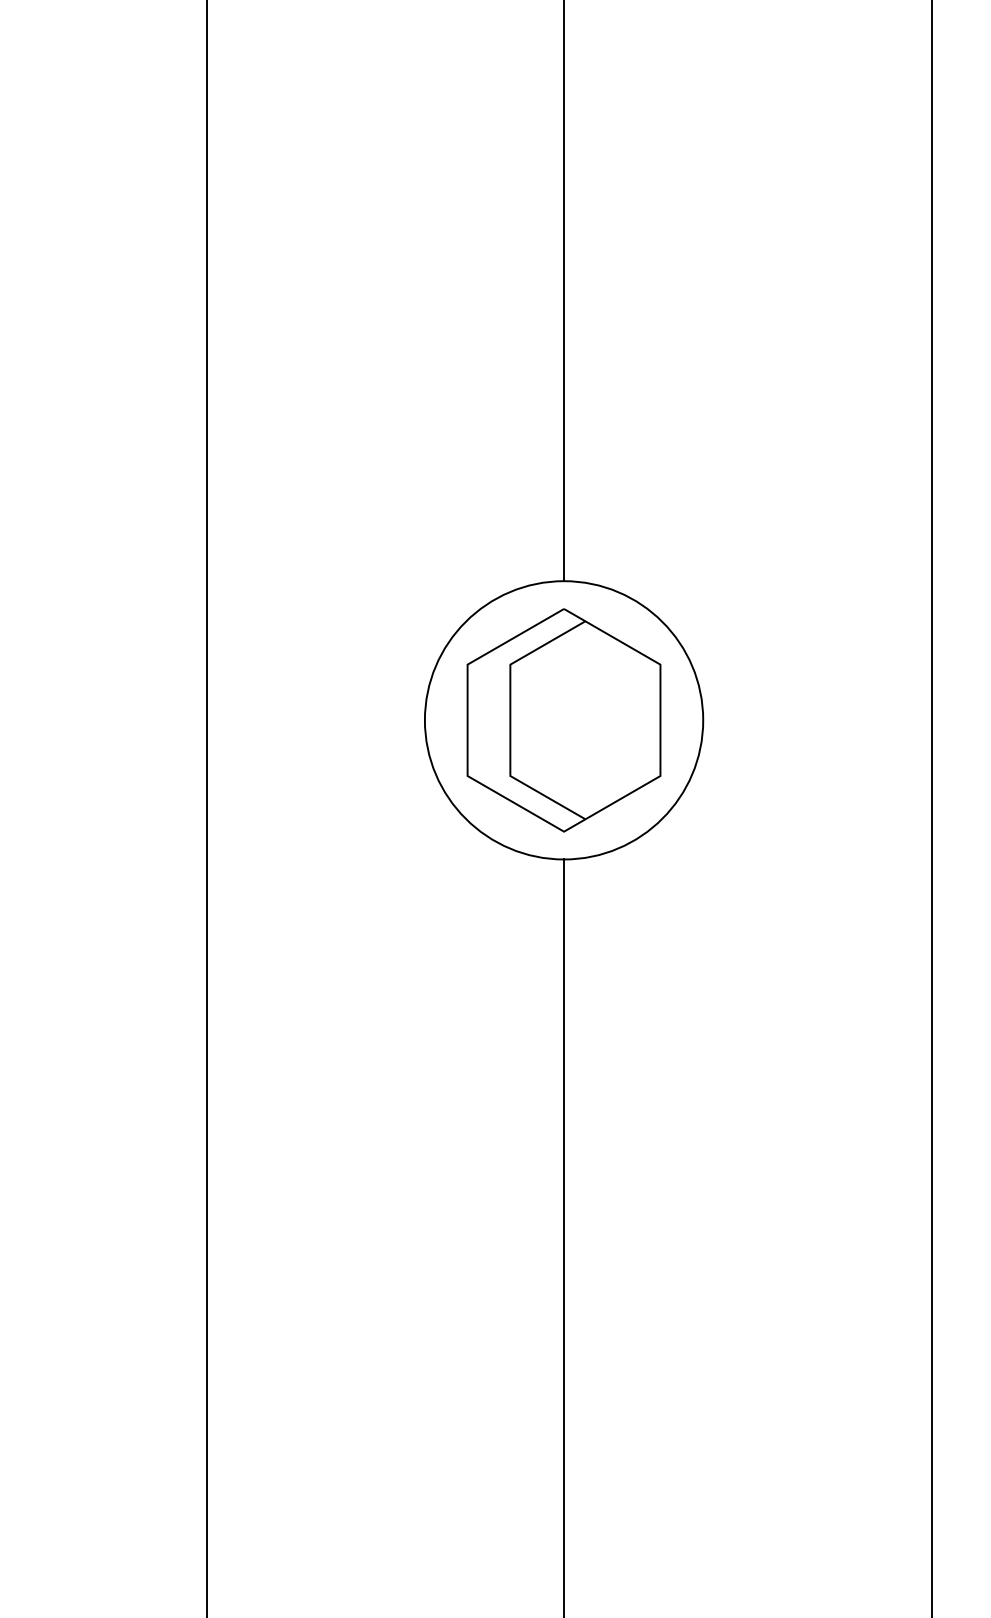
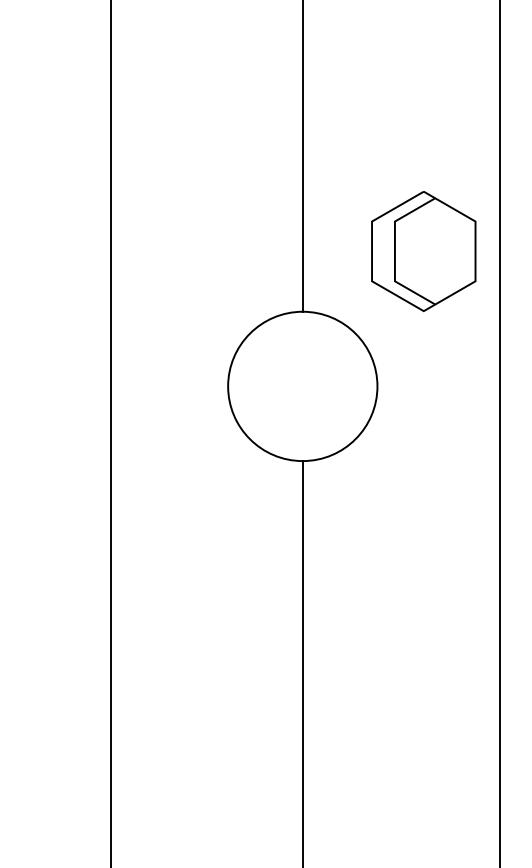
part: (563, 720) -> (423, 251), moved

